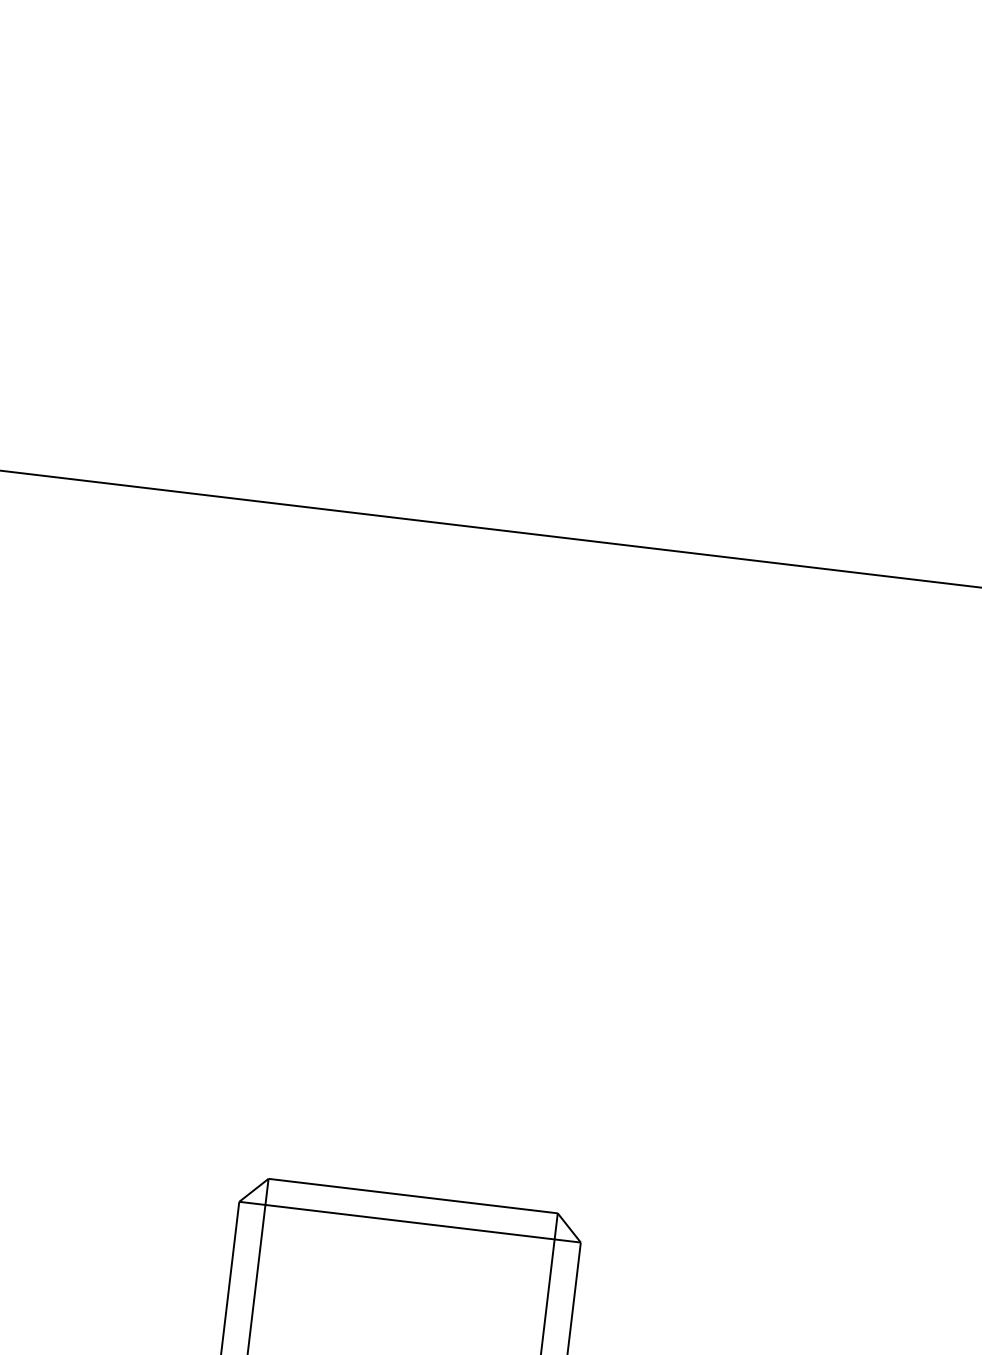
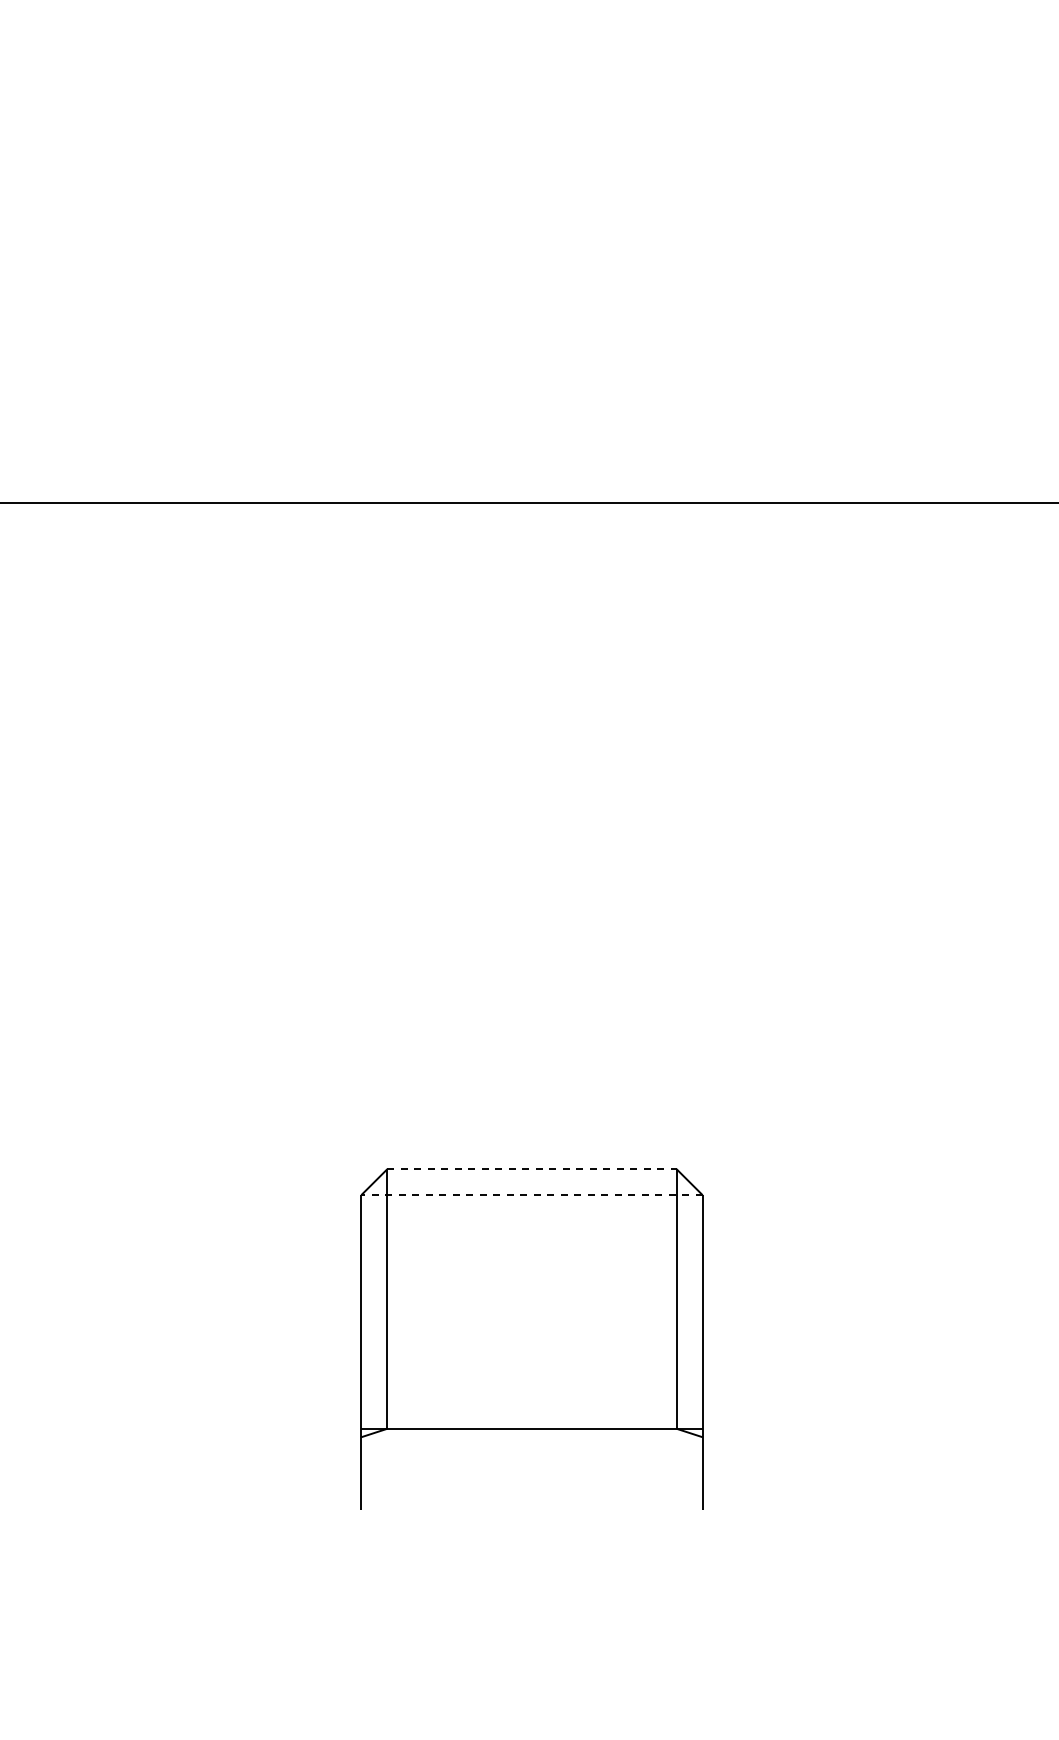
line: (412, 1196) -> (531, 1169), solid -> dashed
line: (409, 1222) -> (531, 1195), solid -> dashed

